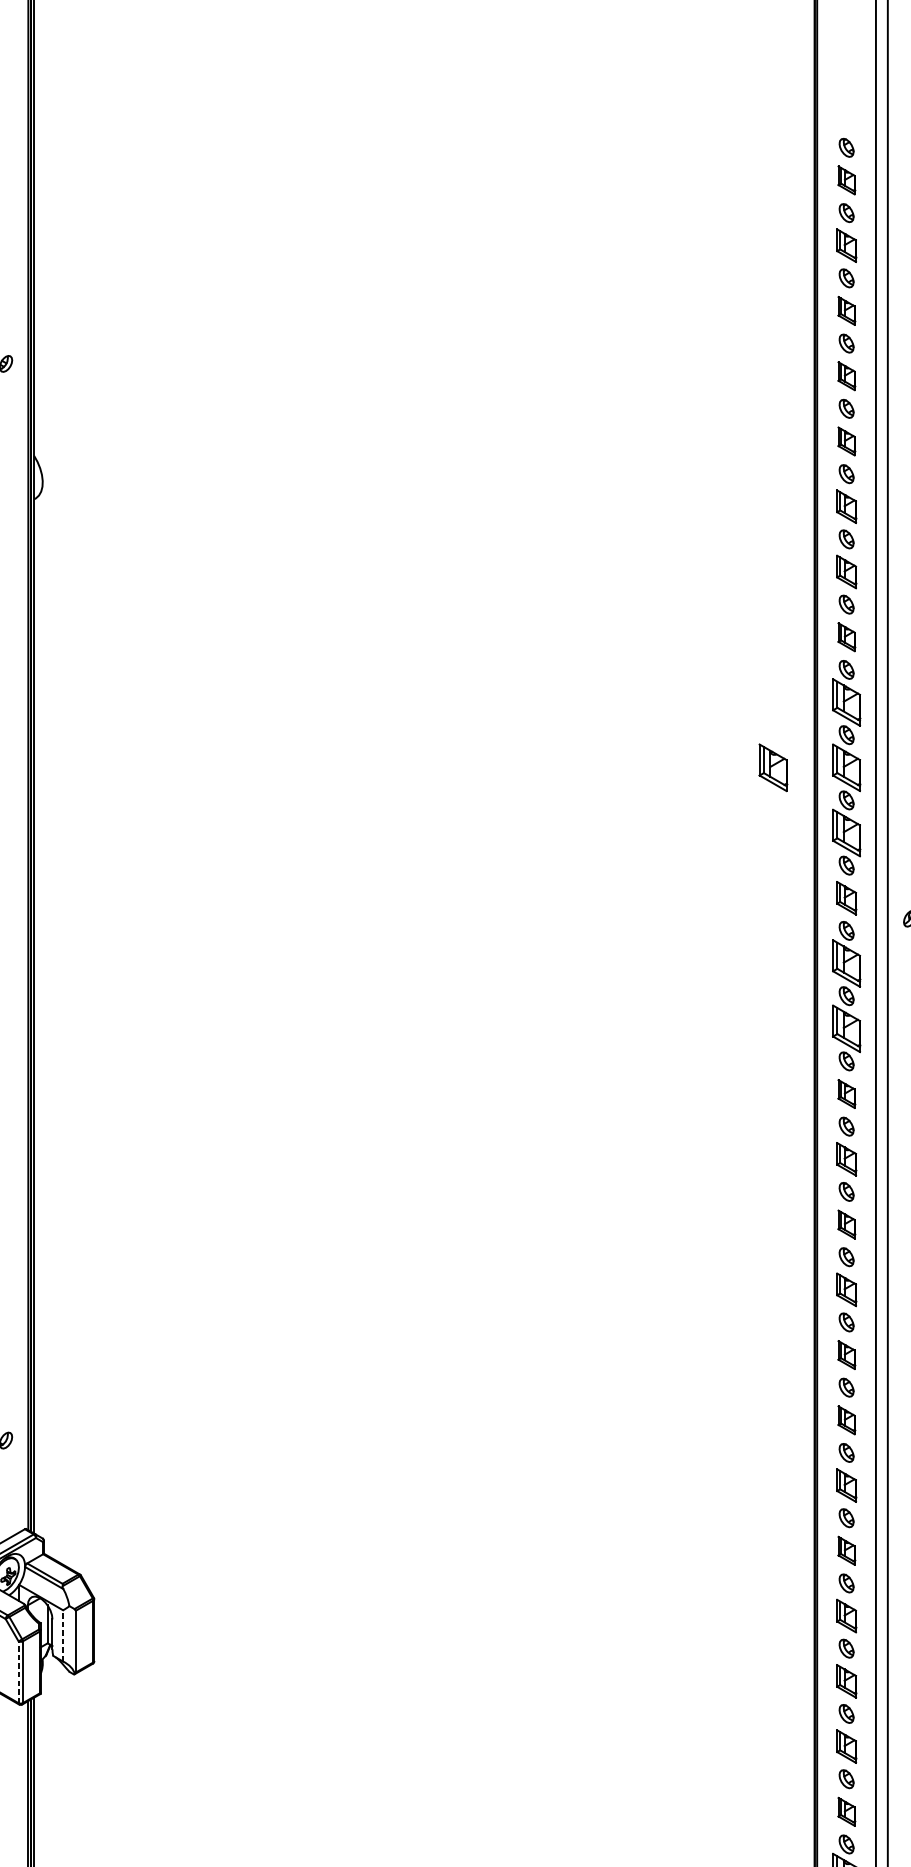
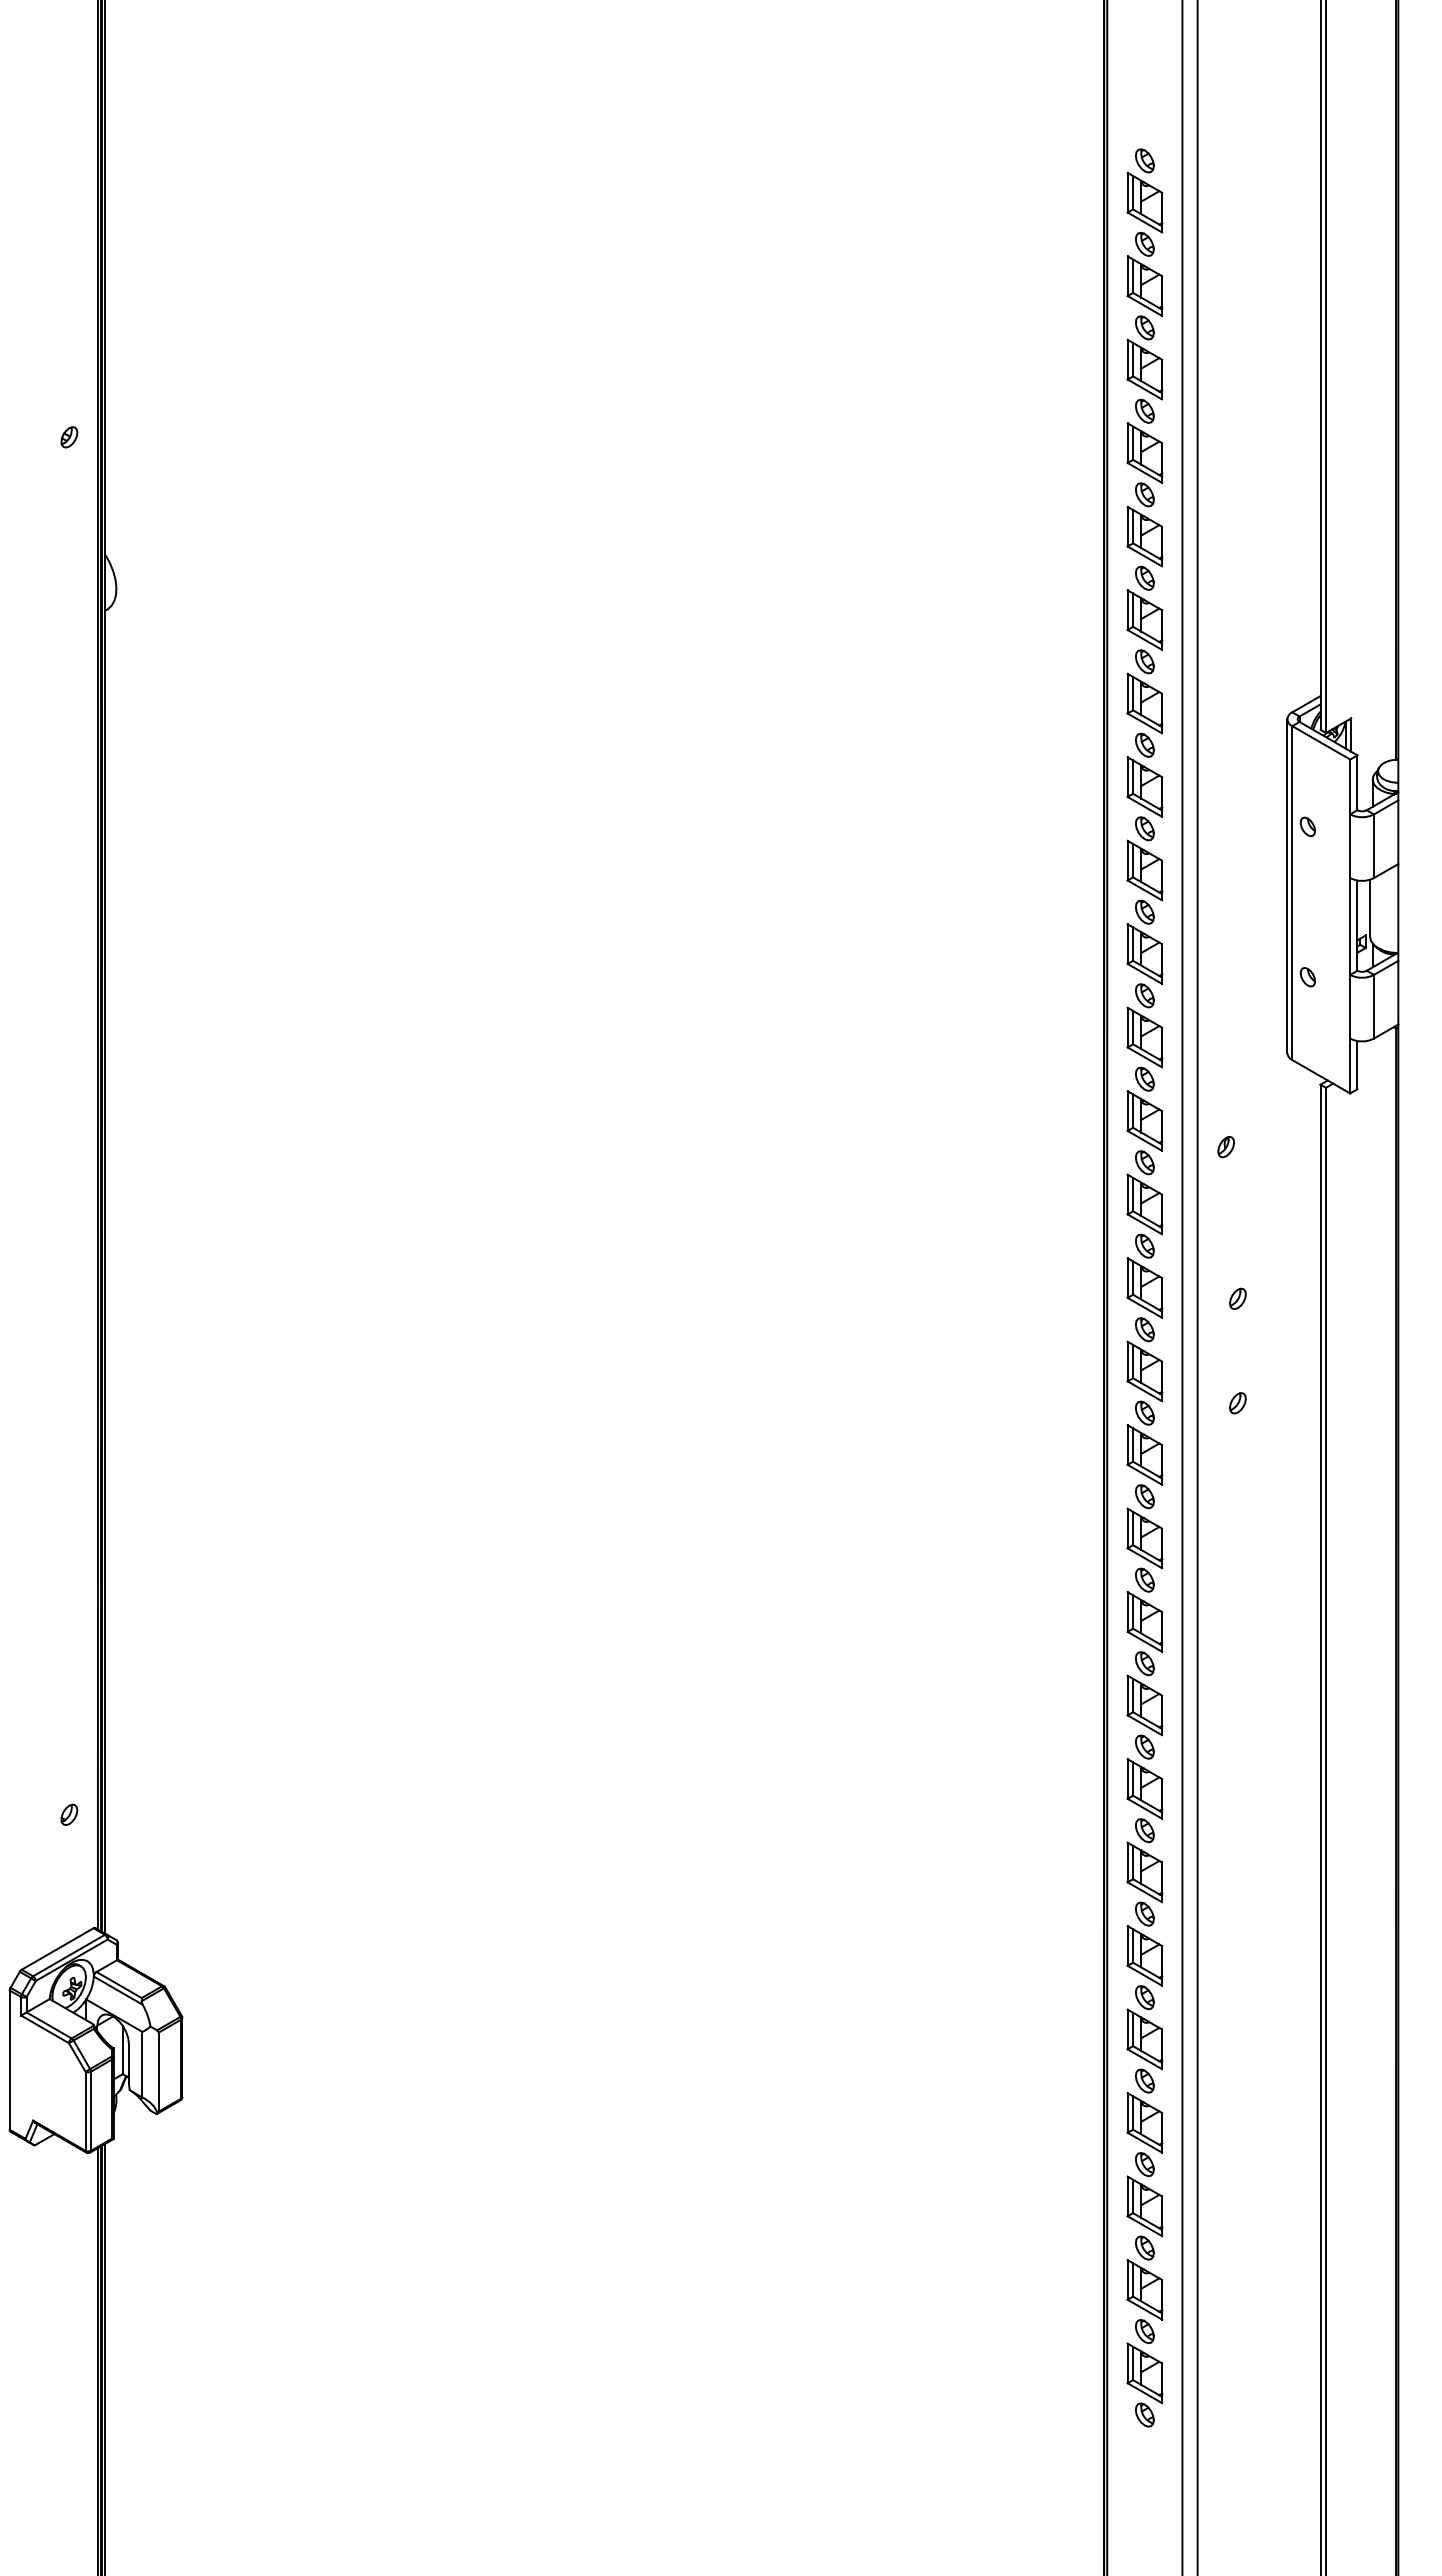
part: (846, 180) -> (1144, 202), size x1.67
part: (846, 245) -> (1144, 285), size x1.43
part: (846, 310) -> (1144, 369), size x1.67
part: (846, 375) -> (1144, 452), size x1.67
part: (846, 441) -> (1144, 536), size x1.67
part: (846, 506) -> (1144, 619), size x1.43
part: (846, 571) -> (1144, 703), size x1.43
part: (846, 636) -> (1144, 786), size x1.67
part: (772, 767) -> (1050, 953), removed
part: (846, 897) -> (1144, 1120), size x1.43
part: (846, 1094) -> (1144, 1371), size x1.67
part: (846, 1158) -> (1144, 1454), size x1.43
part: (846, 1224) -> (1144, 1538), size x1.67
part: (846, 1289) -> (1144, 1621), size x1.43
part: (846, 1355) -> (1144, 1705), size x1.67
part: (846, 1419) -> (1144, 1788), size x1.67
part: (846, 1485) -> (1144, 1872), size x1.43
part: (846, 1550) -> (1144, 1955), size x1.67
part: (846, 1616) -> (1144, 2039), size x1.43
line: (63, 1635) -> (142, 2064), dashed -> solid
line: (18, 1672) -> (85, 2111), dashed -> solid
part: (846, 1681) -> (1144, 2122), size x1.43
part: (846, 1746) -> (1144, 2206), size x1.43
part: (846, 1811) -> (1144, 2289), size x1.67

